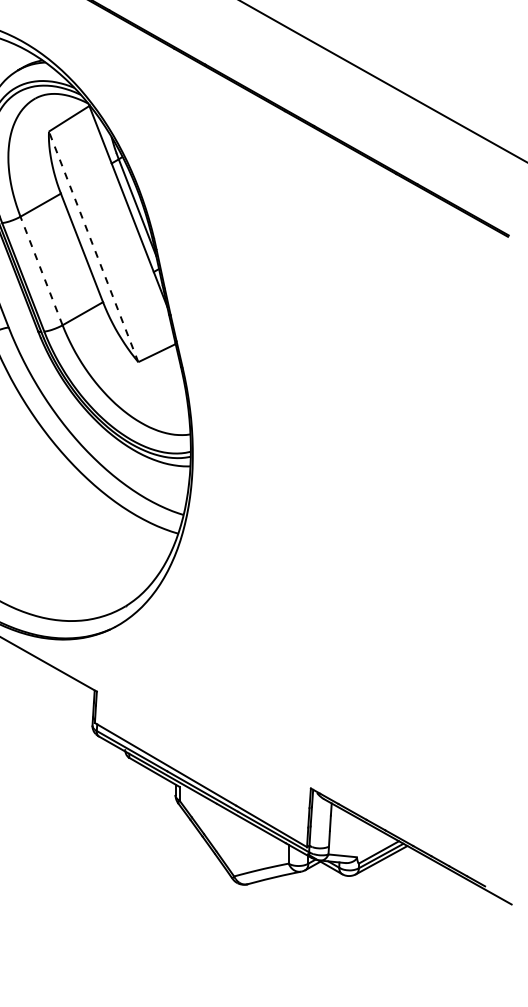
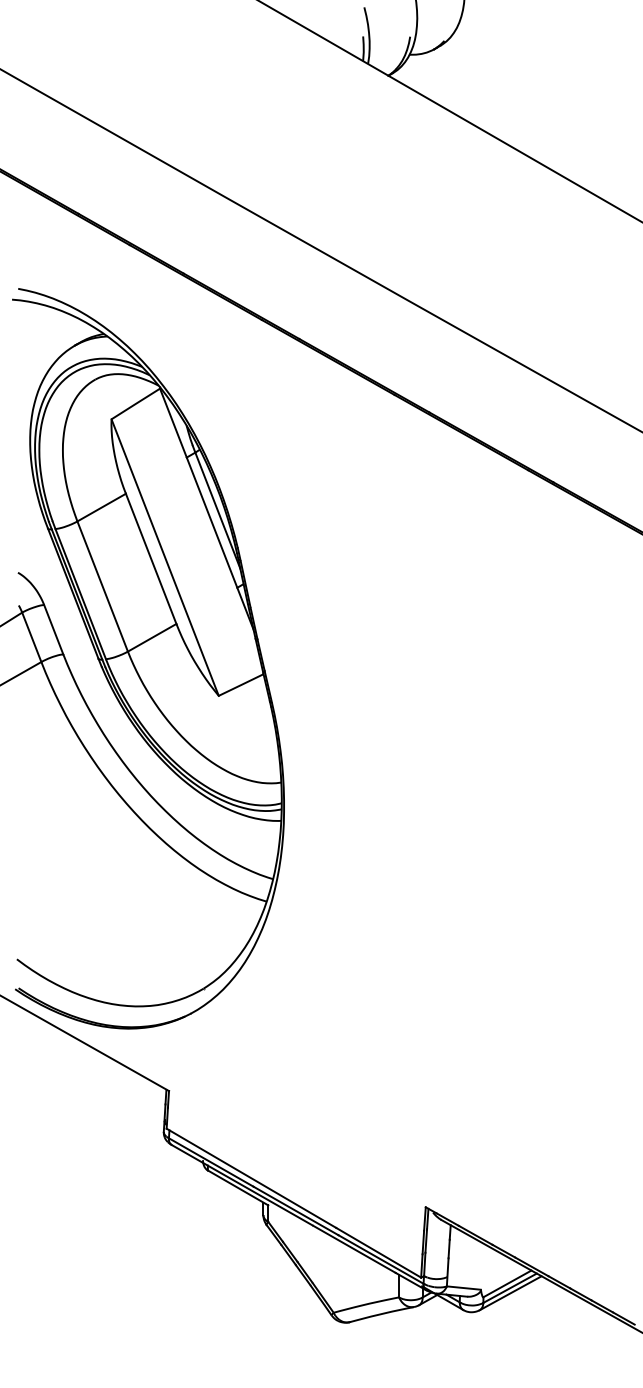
line: (93, 246) -> (164, 557), dashed -> solid
line: (41, 270) -> (102, 586), dashed -> solid

